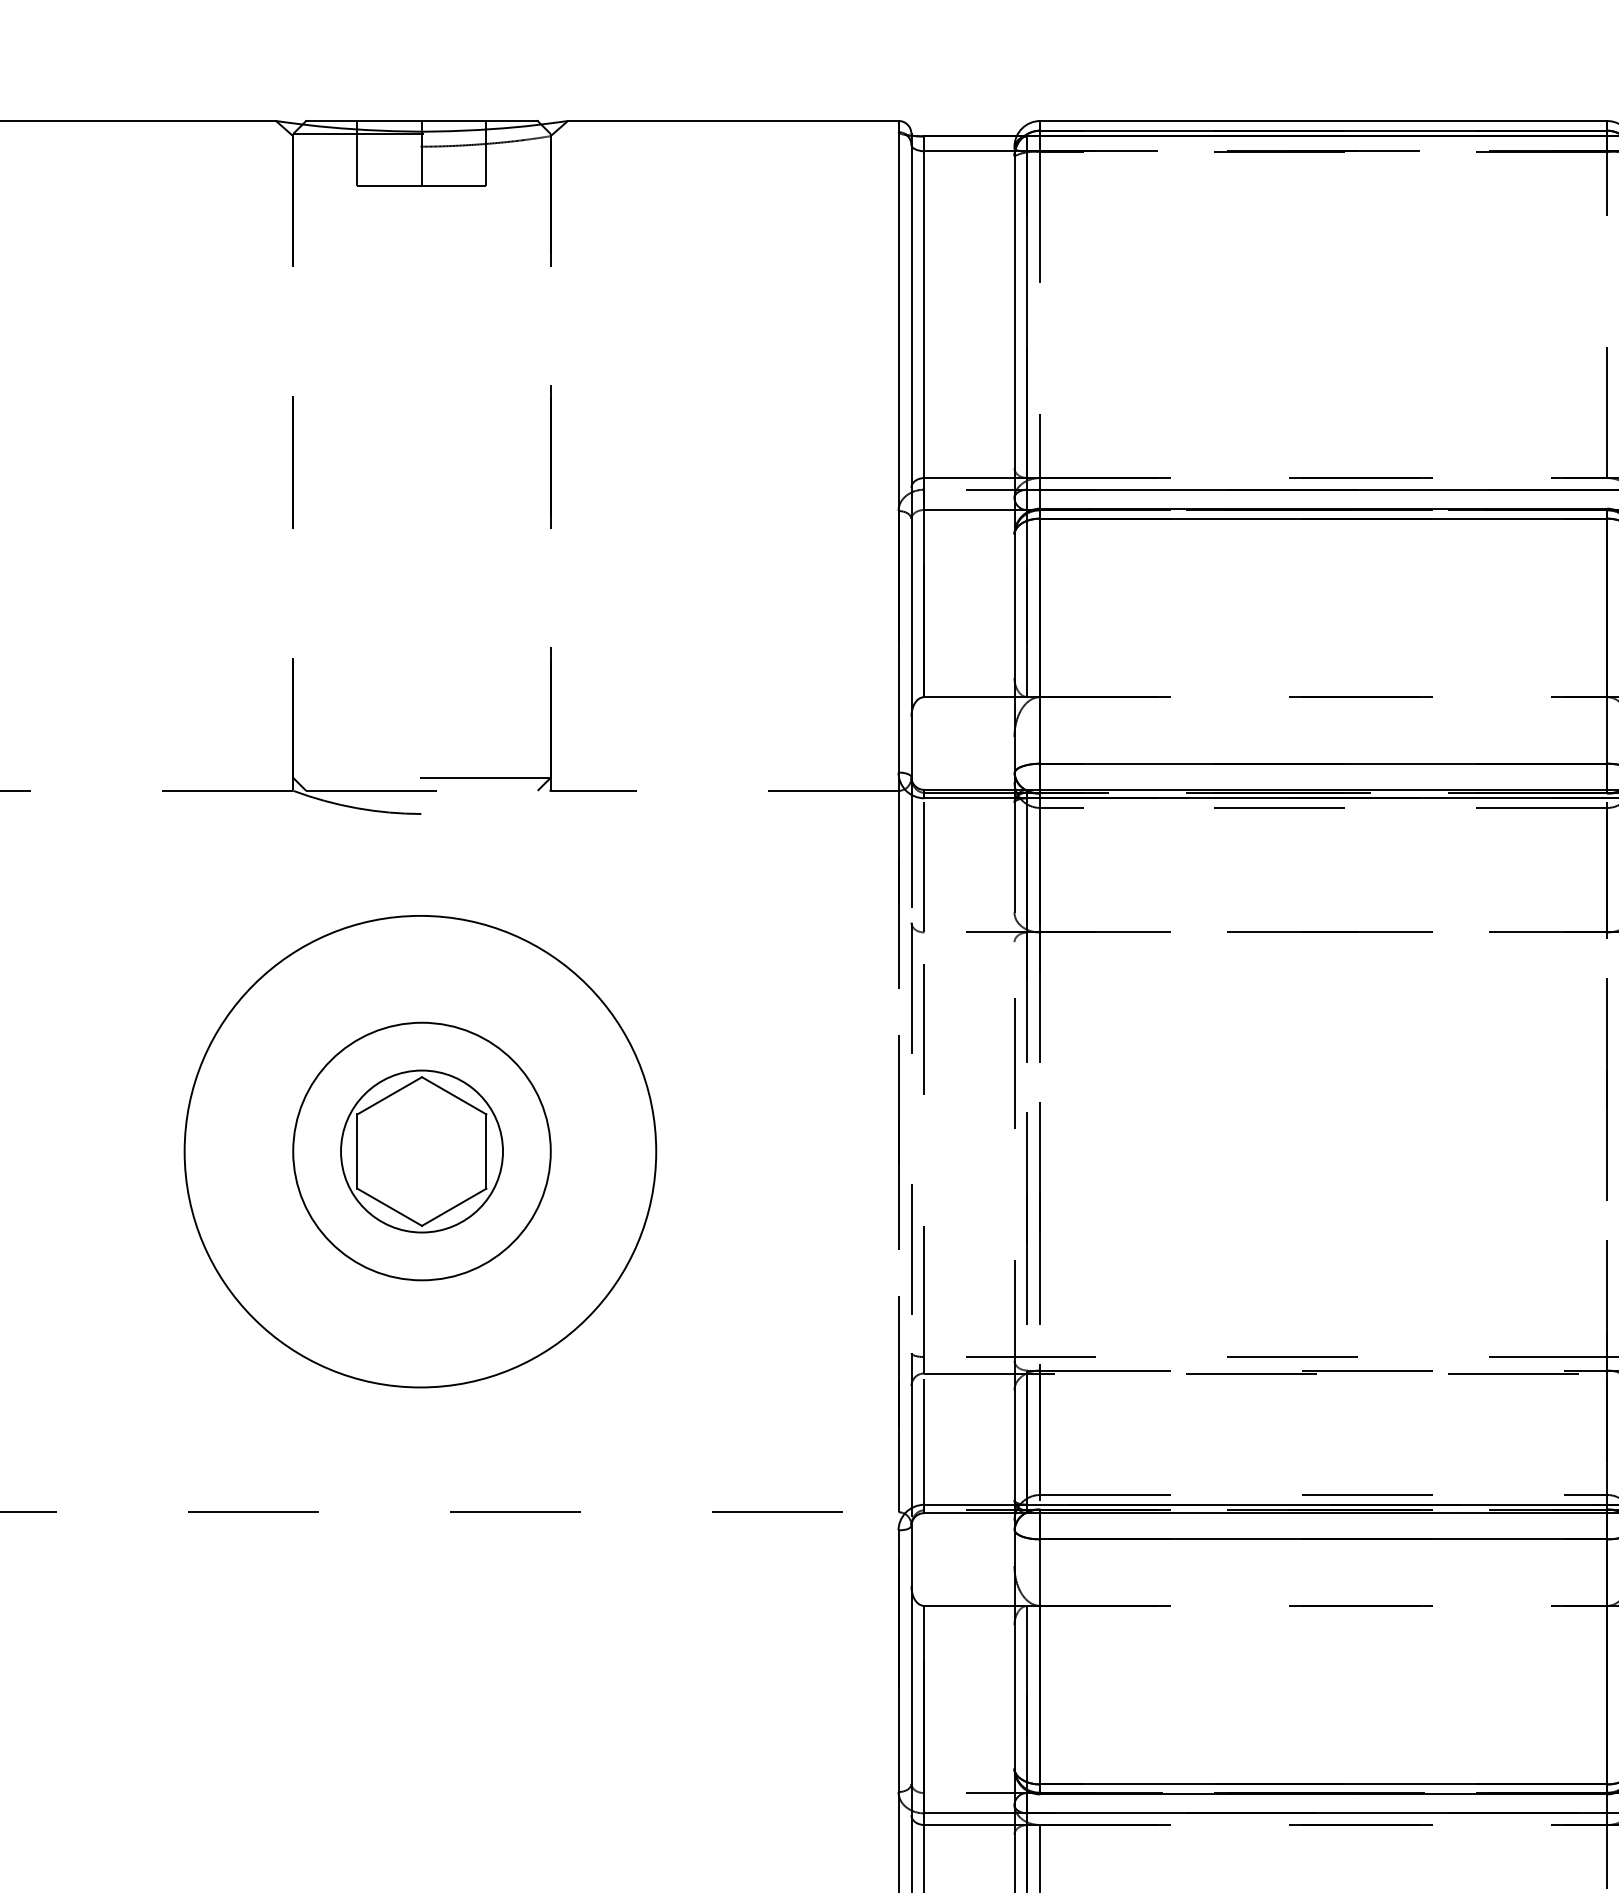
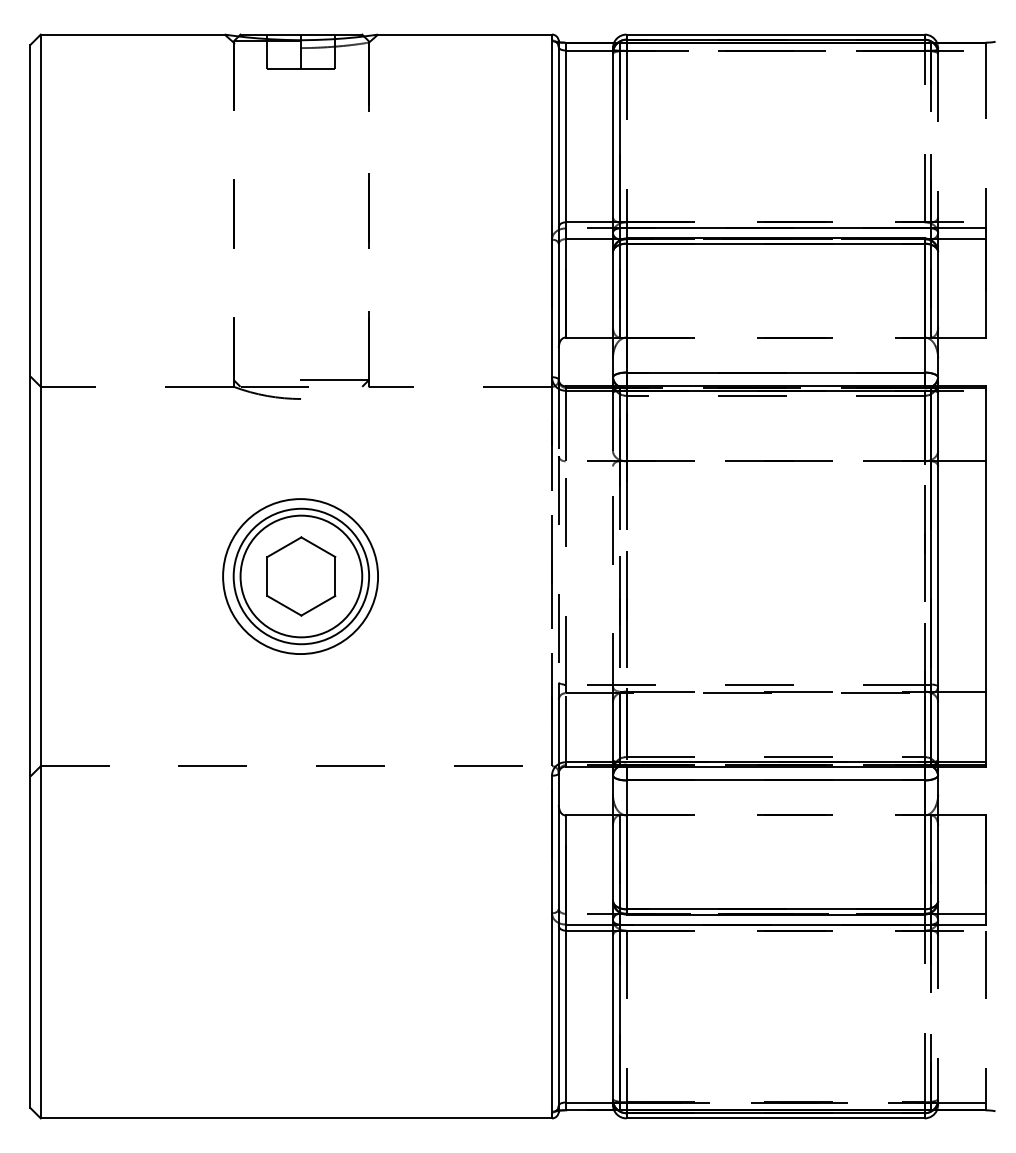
circle: (420, 1151) -> (300, 576), size x0.62
circle: (422, 1151) -> (301, 576), size x1.43

